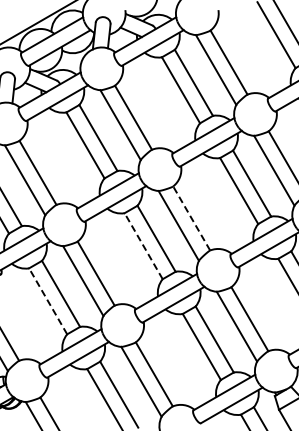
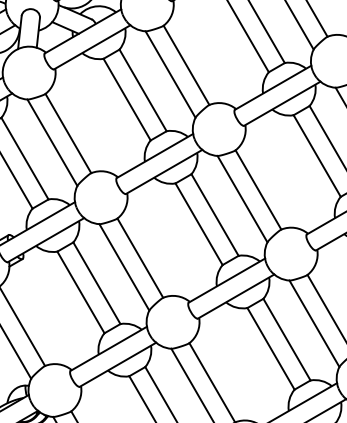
line: (191, 218) -> (258, 189), dashed -> solid
line: (143, 245) -> (198, 223), dashed -> solid
line: (47, 300) -> (80, 291), dashed -> solid

